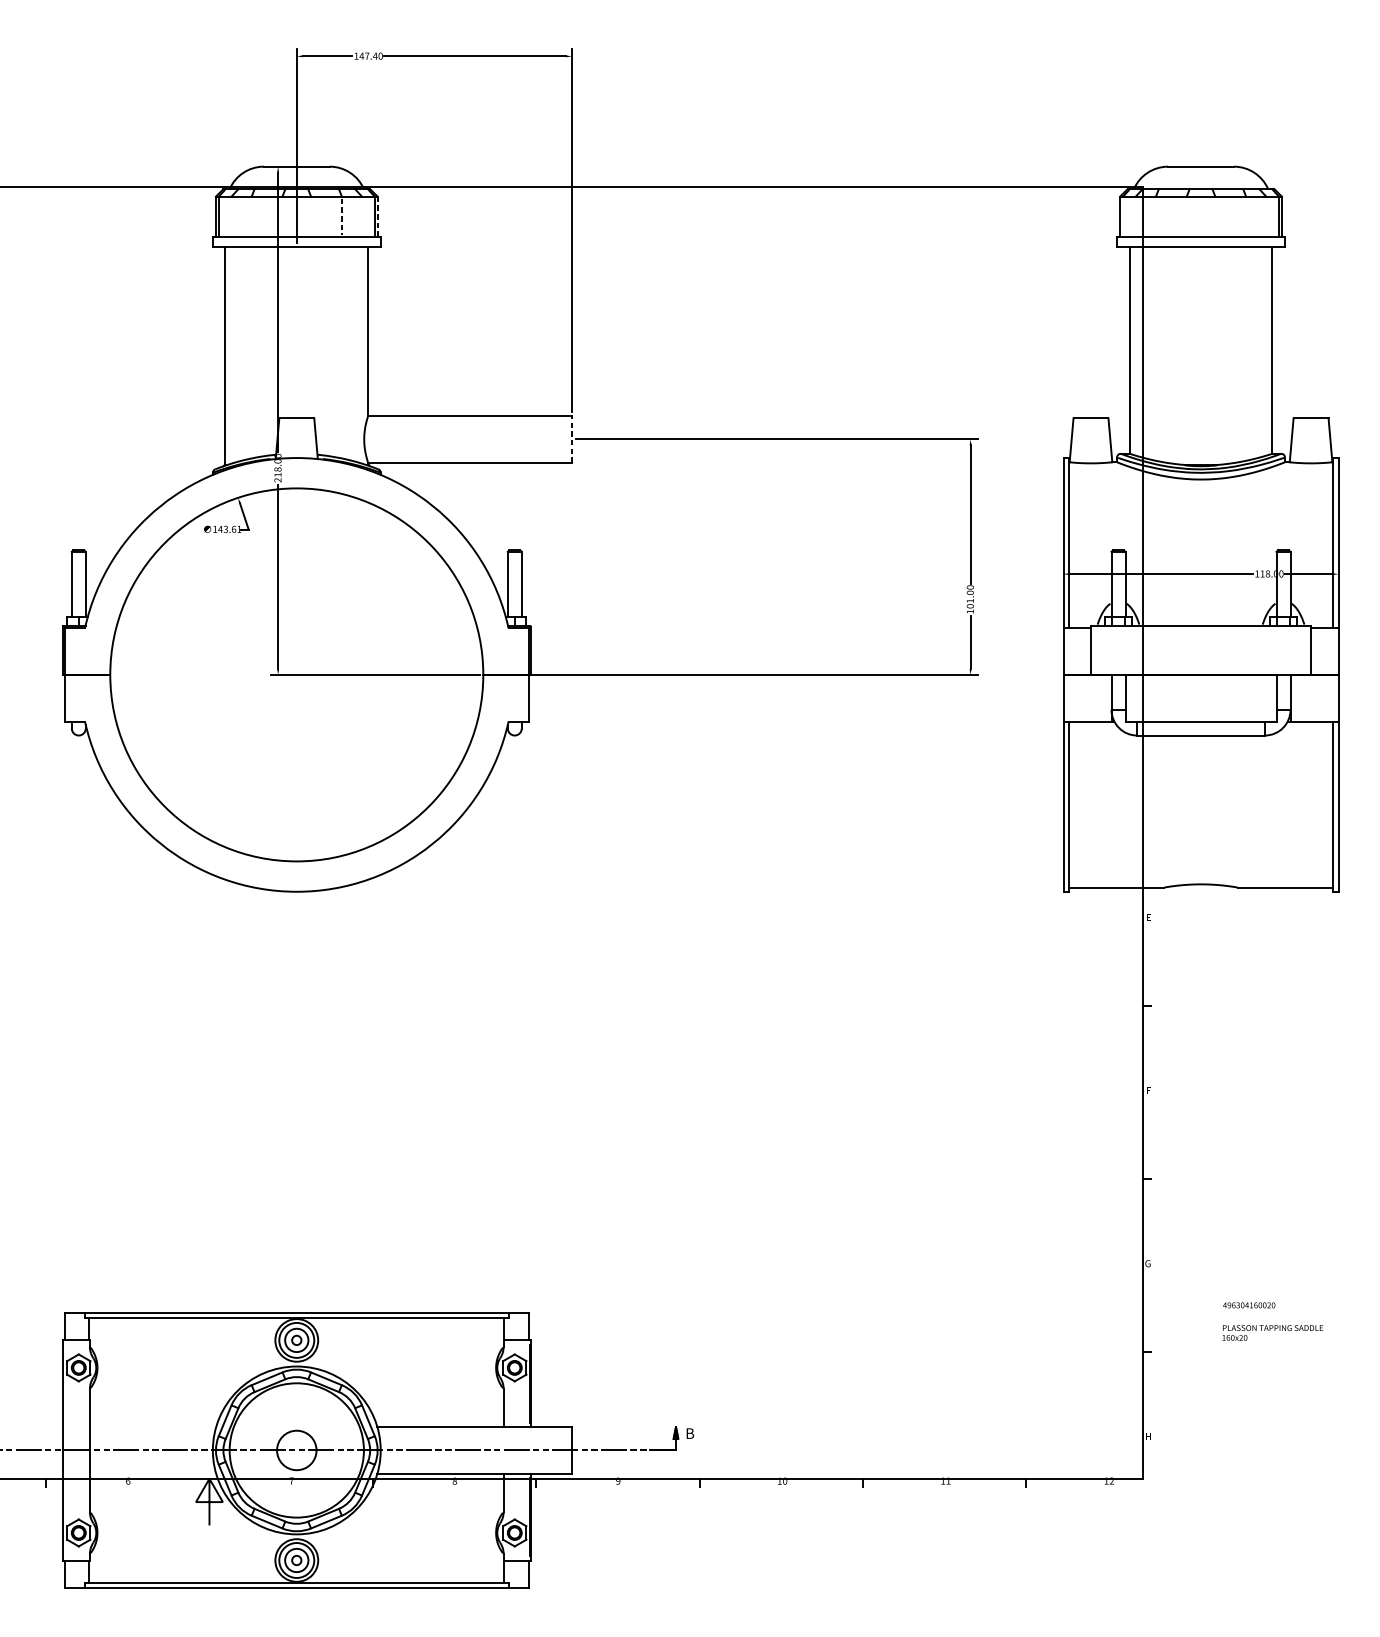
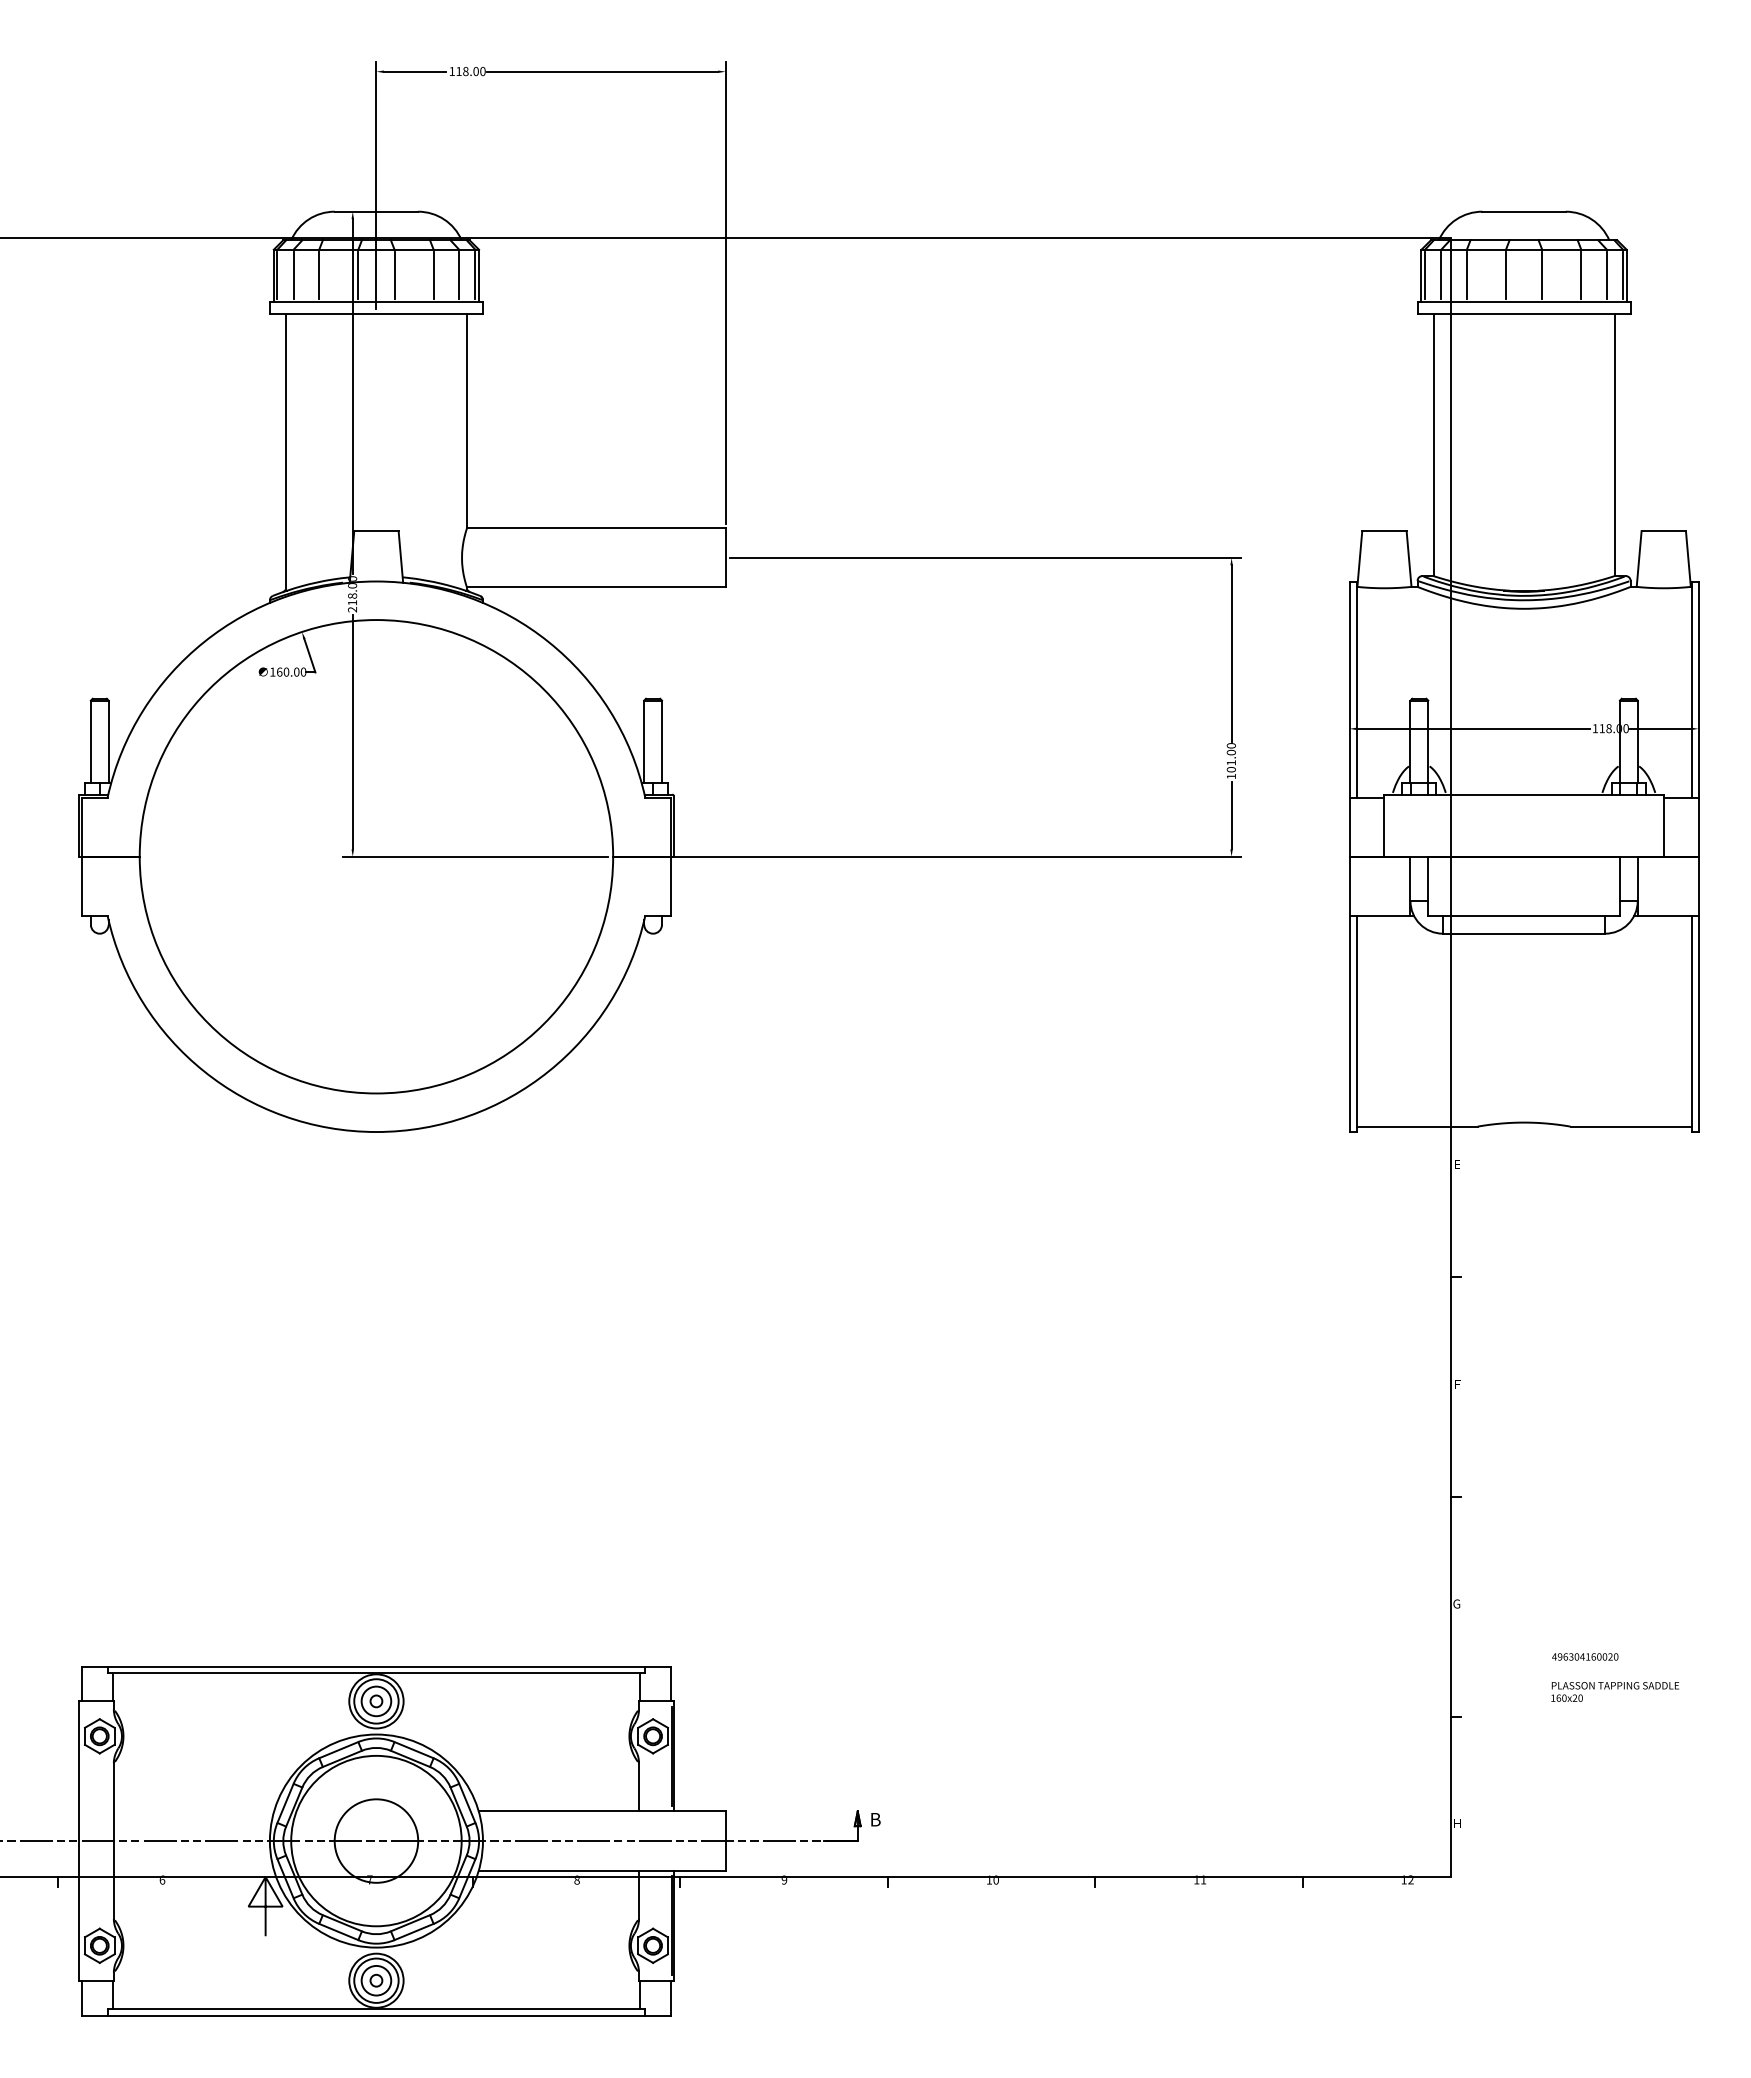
text: (368, 56) -> (467, 71), 147.40 -> 118.00
line: (231, 216) -> (293, 275), added
line: (251, 216) -> (319, 275), added
line: (282, 216) -> (358, 275), added
line: (311, 216) -> (394, 275), added
line: (362, 216) -> (459, 275), added
line: (377, 216) -> (479, 275), dashed -> solid
line: (1123, 216) -> (1425, 275), added
line: (1135, 216) -> (1441, 275), added
line: (1155, 216) -> (1466, 275), added
line: (1186, 216) -> (1505, 275), added
line: (1215, 216) -> (1542, 275), added
line: (1246, 216) -> (1581, 275), added
line: (1265, 216) -> (1606, 275), added
line: (341, 217) -> (433, 276), dashed -> solid
line: (571, 439) -> (725, 557), dashed -> solid
text: (229, 528) -> (291, 671), 143.61 -> 160.00
circle: (296, 1450) -> (376, 1840), size x1.67

